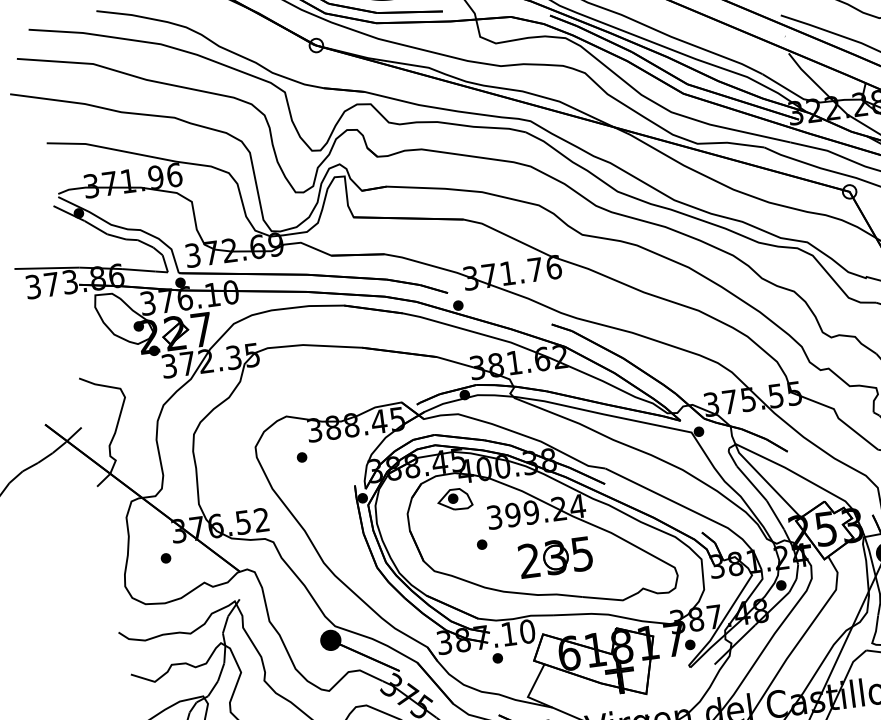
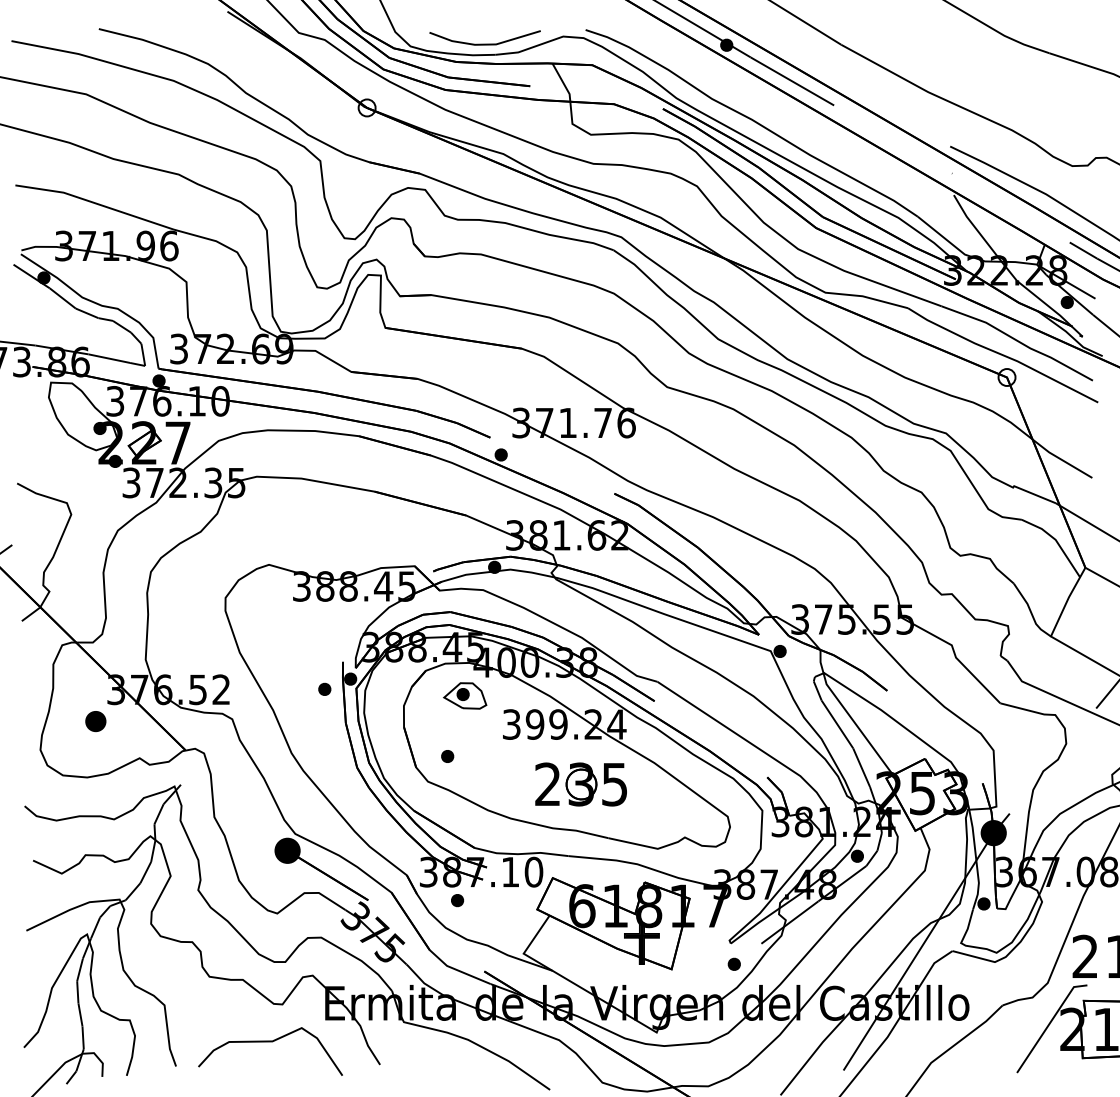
part: (301, 456) -> (324, 688), moved
part: (482, 544) -> (447, 756), moved
part: (165, 558) -> (95, 721), size x1.6
part: (689, 644) -> (733, 963), moved
part: (497, 658) -> (457, 900), moved

